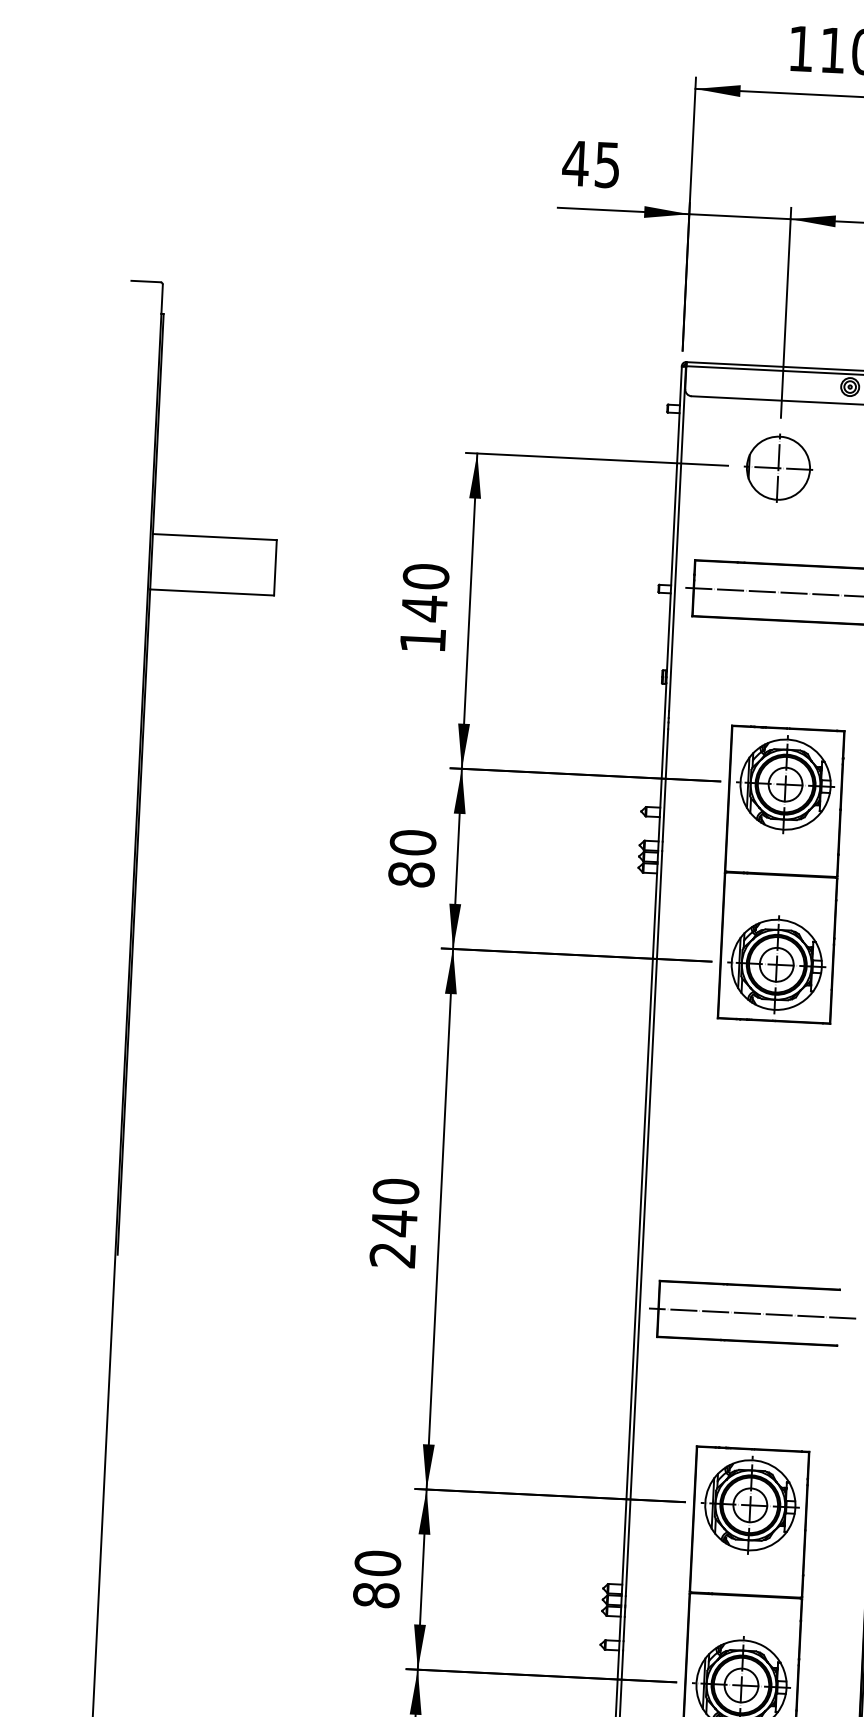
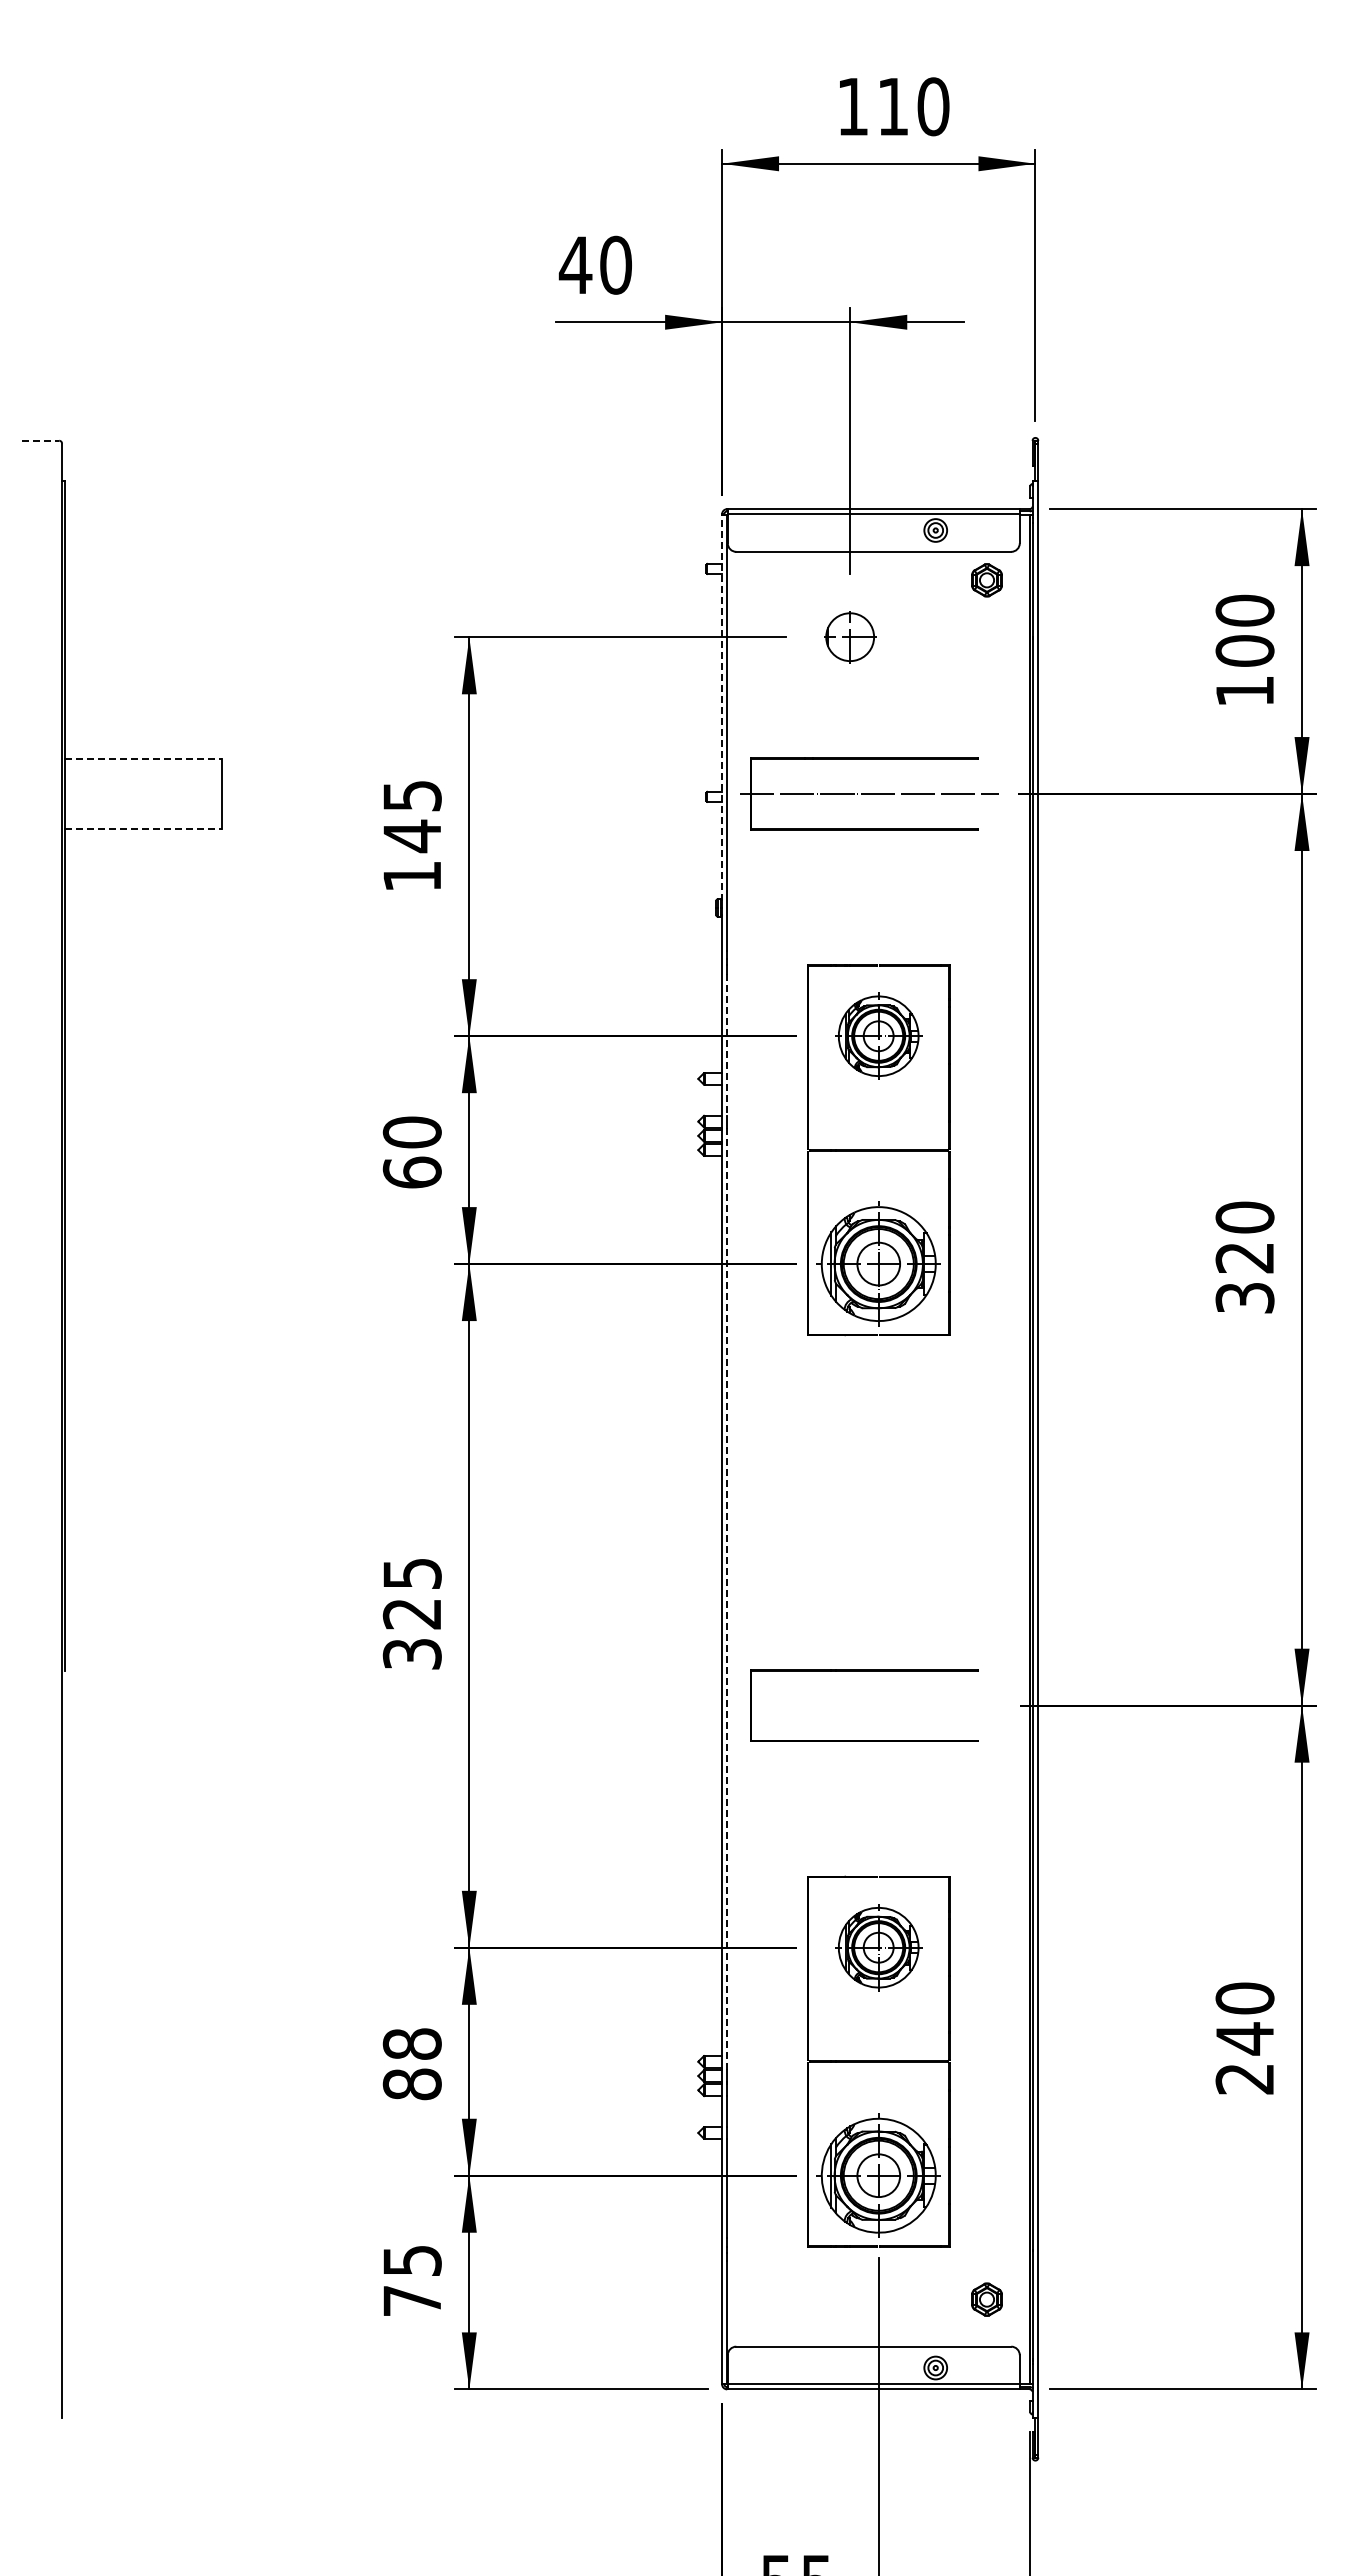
text: (607, 164) -> (615, 264), 45 -> 40
line: (145, 281) -> (40, 440), solid -> dashed
part: (777, 467) -> (849, 636), size x0.6
line: (674, 518) -> (722, 707), solid -> dashed
line: (215, 536) -> (143, 758), solid -> dashed
text: (425, 576) -> (411, 795), 140 -> 145
line: (212, 592) -> (143, 829), solid -> dashed
part: (785, 784) -> (878, 1036), size x0.7
line: (665, 786) -> (727, 1045), solid -> dashed
text: (410, 874) -> (411, 1172), 80 -> 60
text: (393, 1222) -> (411, 1613), 240 -> 325
line: (644, 1224) -> (727, 1599), solid -> dashed
line: (752, 1313) -> (869, 1705), removed
part: (750, 1505) -> (878, 1947), size x0.7
text: (378, 1562) -> (412, 2043), 80 -> 88

